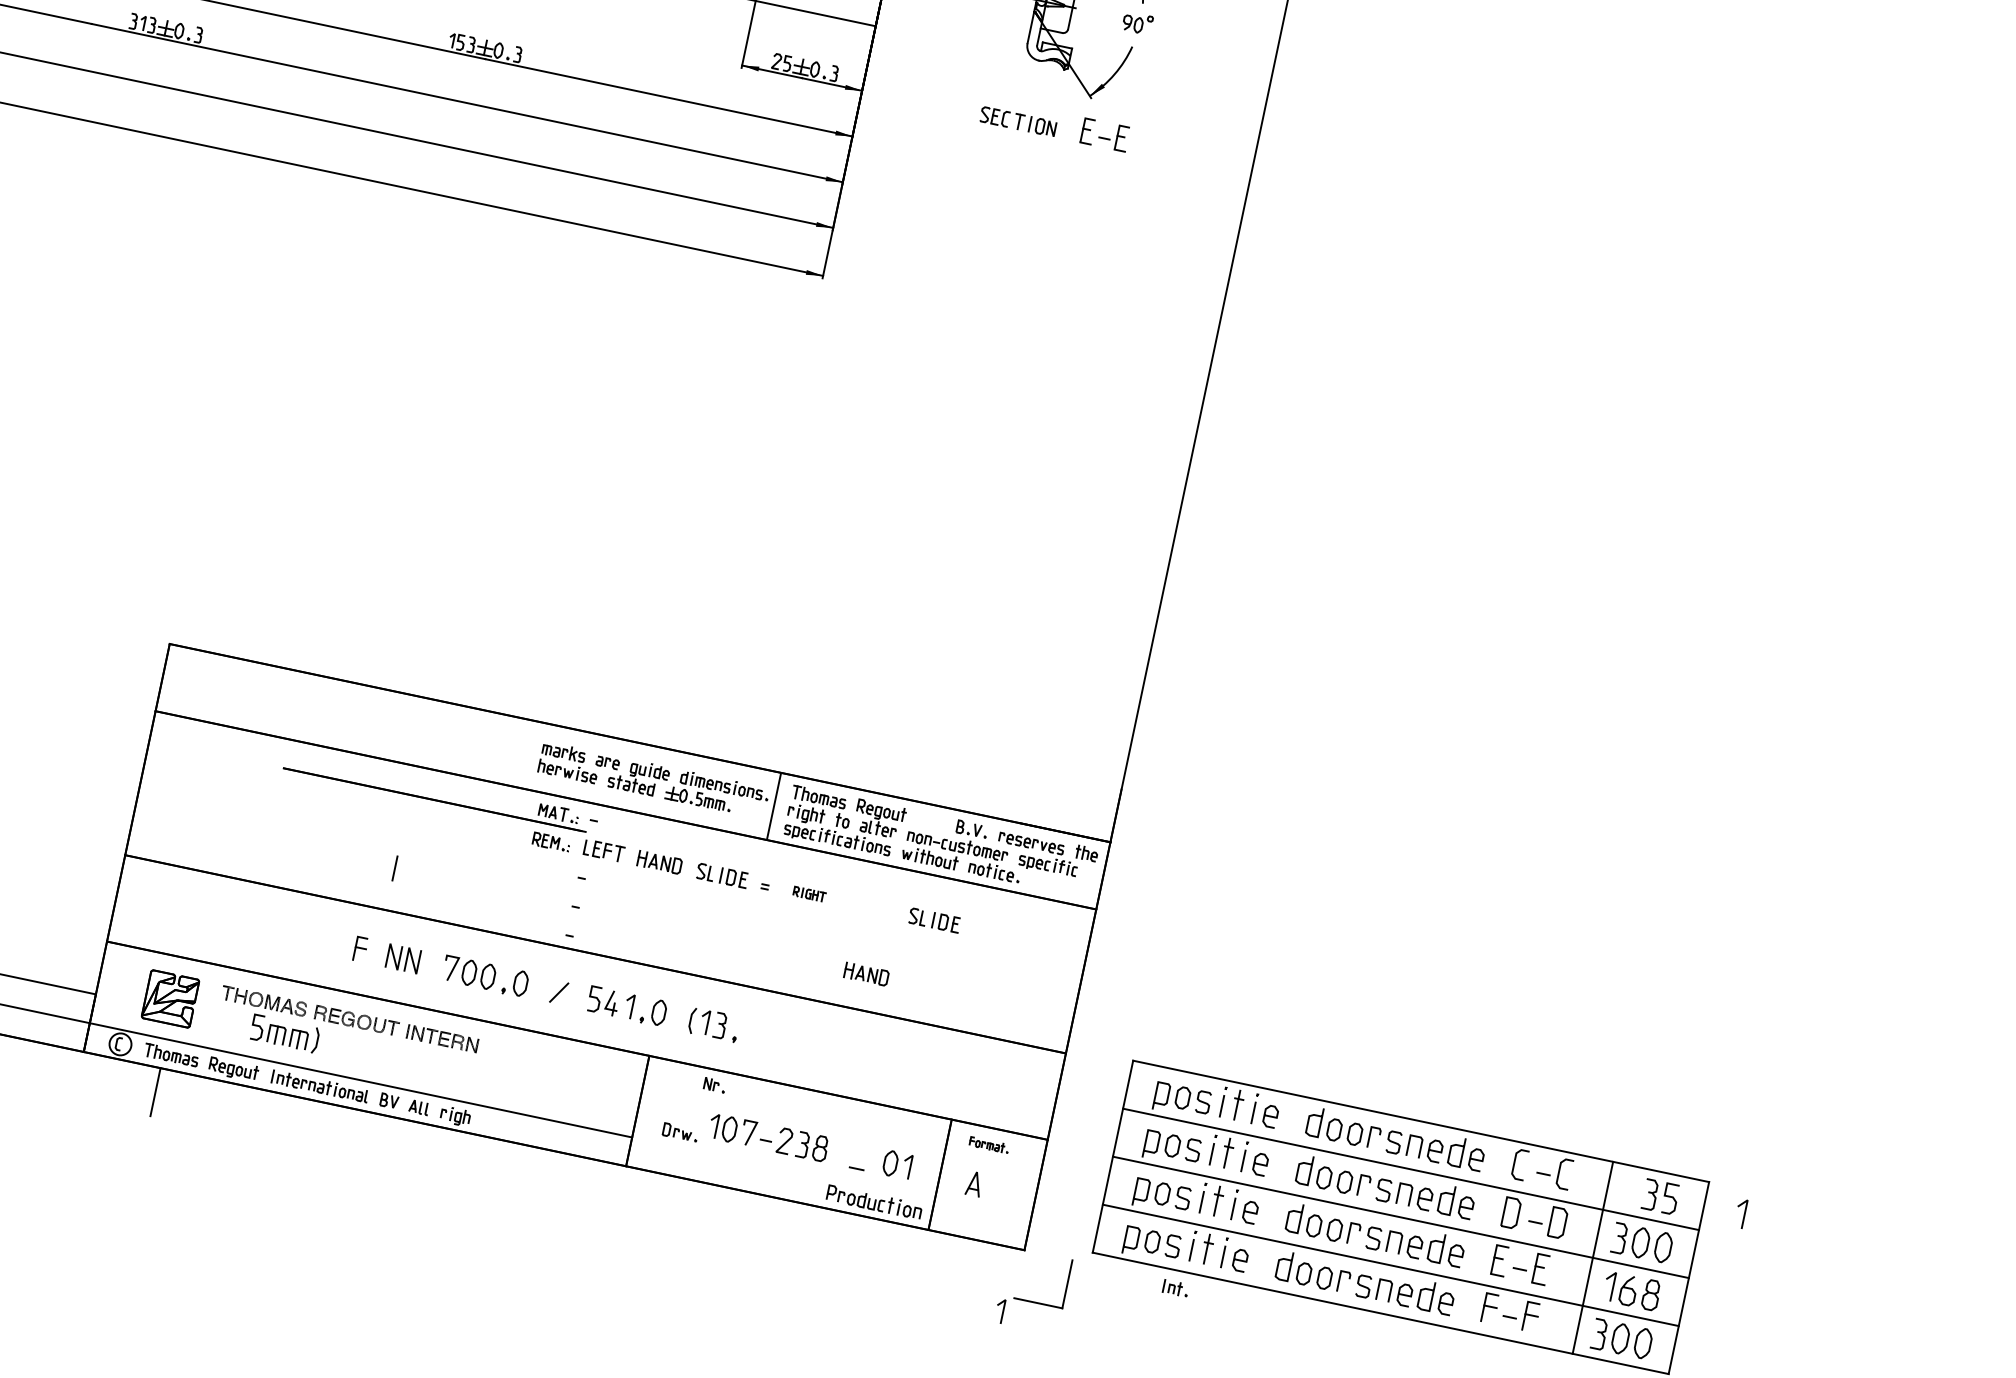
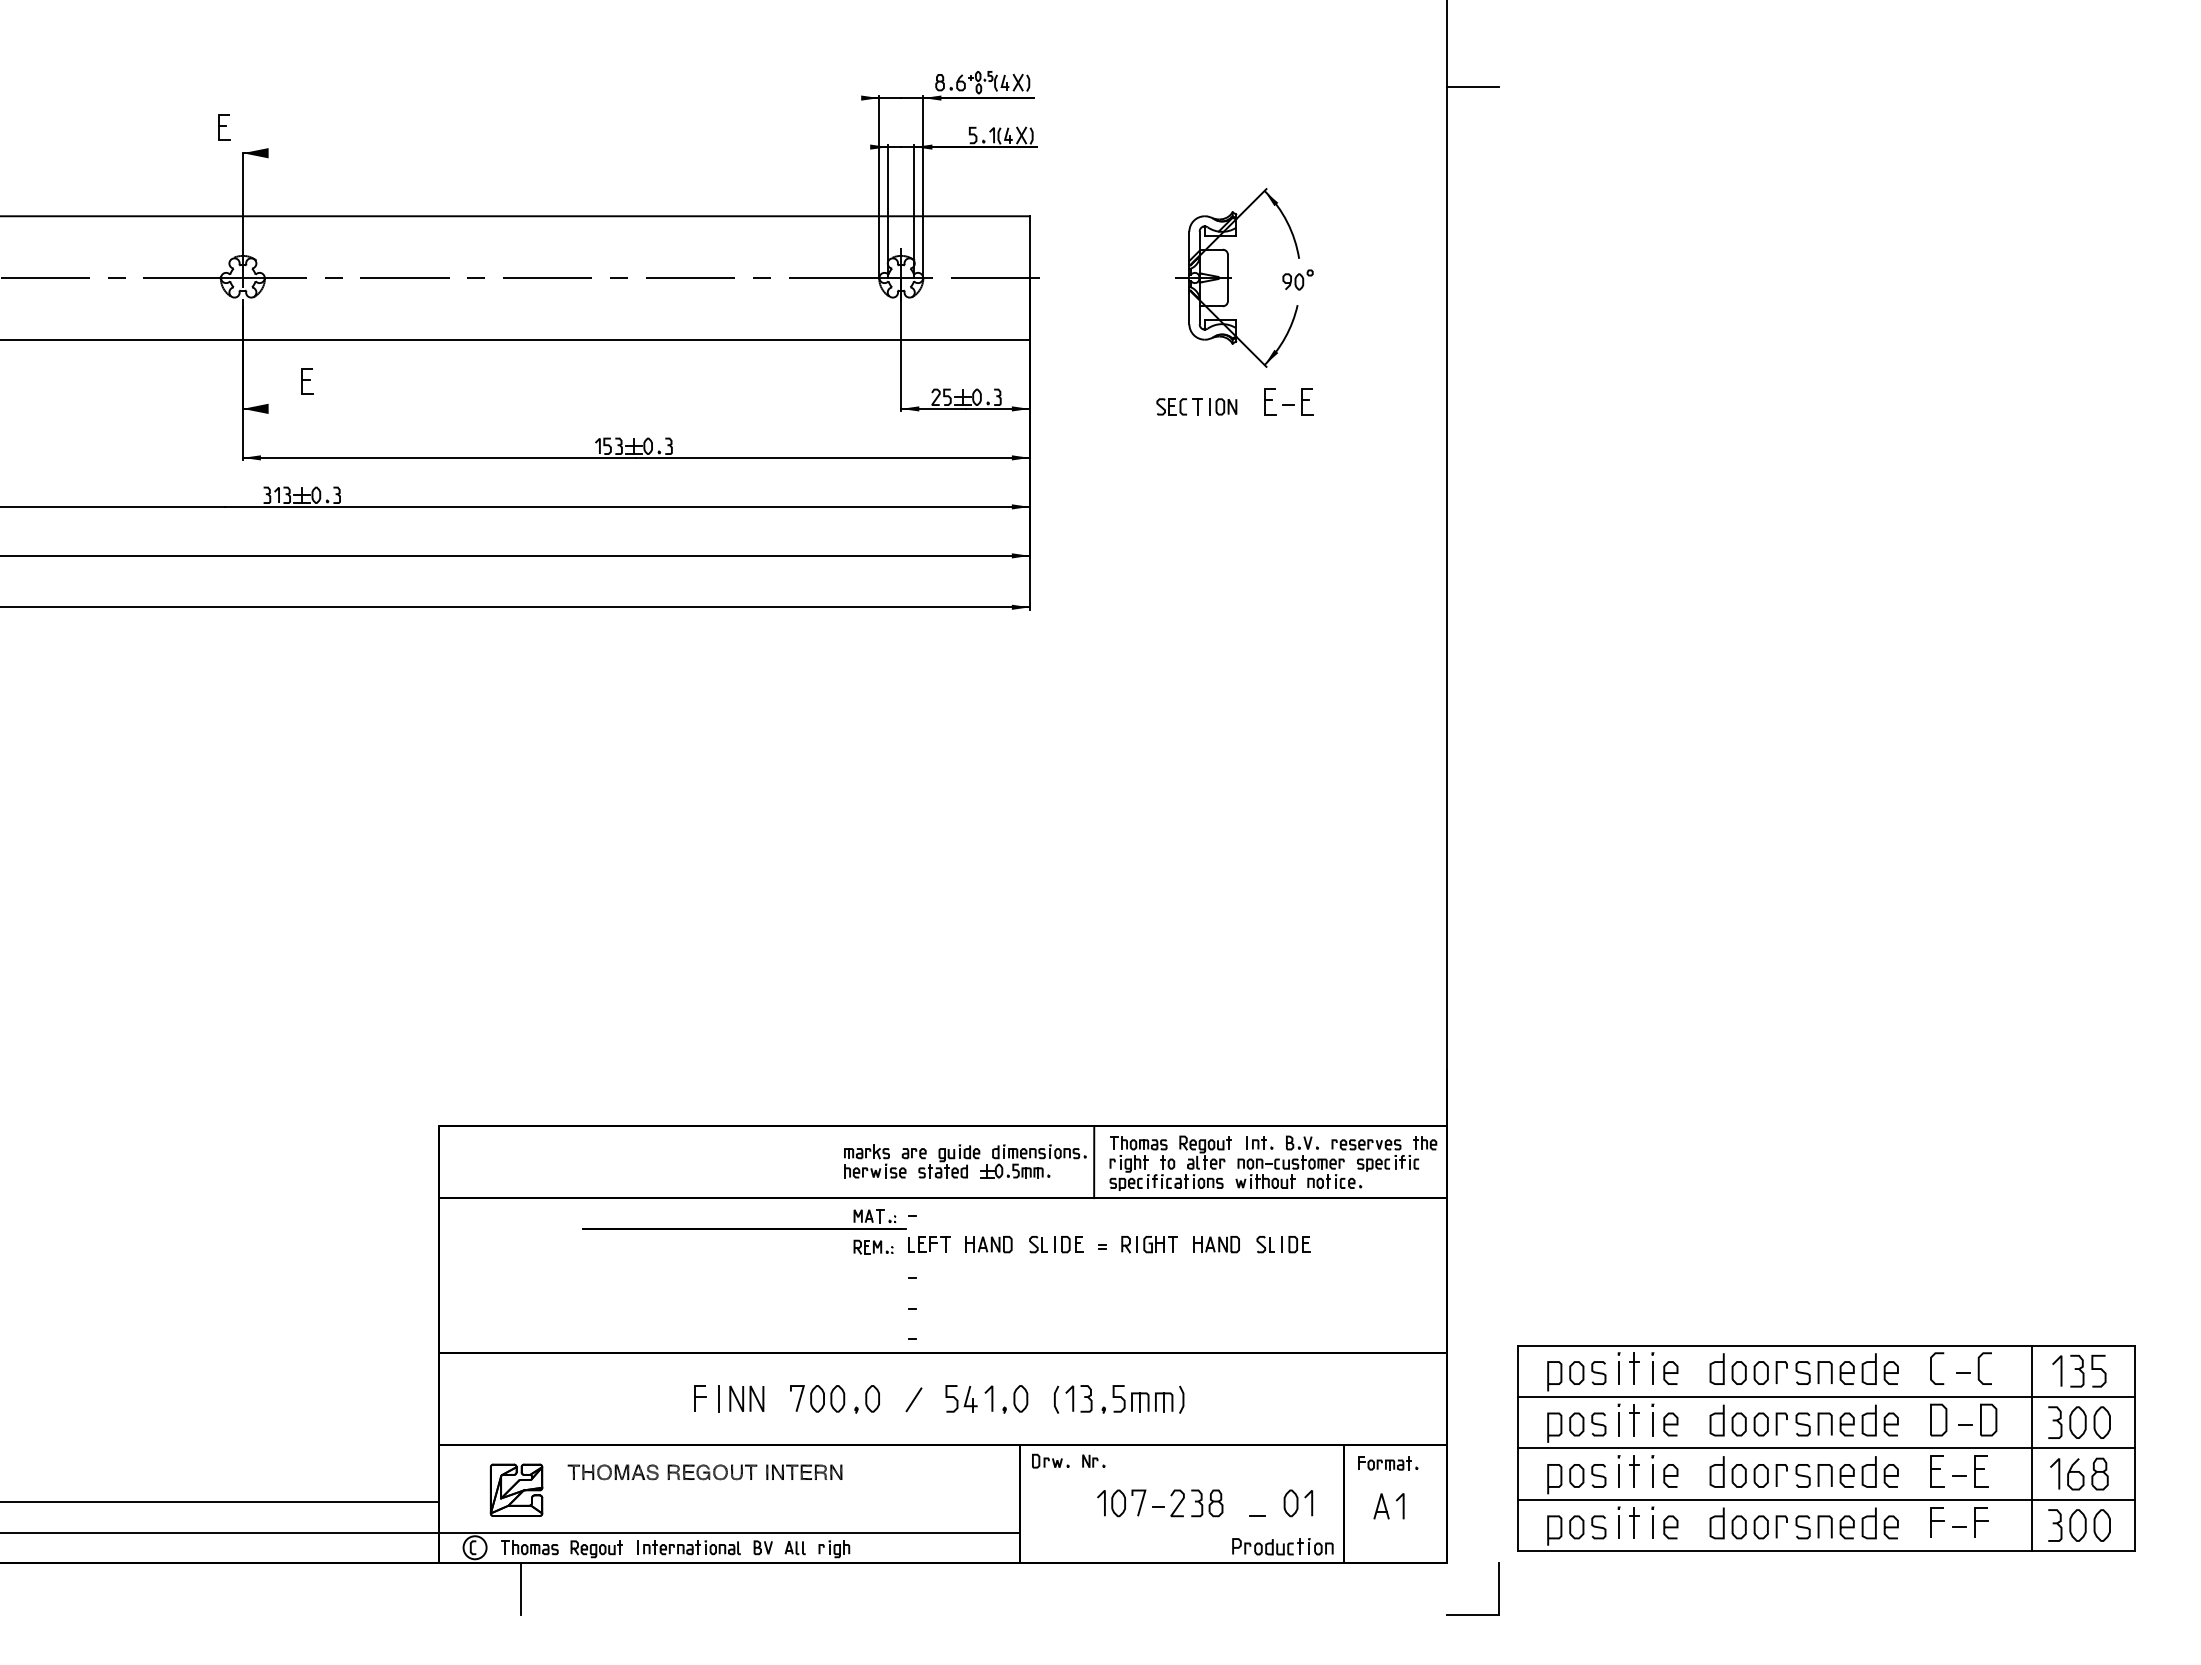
line: (394, 868) -> (718, 1398), moved
part: (809, 894) -> (1149, 1244), size x1.67
part: (866, 974) -> (1216, 1244), moved
part: (284, 1033) -> (1148, 1399), moved
part: (680, 1131) -> (1050, 1460), moved
part: (989, 1145) -> (1388, 1463), size x1.43
line: (1743, 1213) -> (2060, 1370), moved
part: (1175, 1287) -> (1259, 1142), moved
line: (1002, 1311) -> (1402, 1506), moved

